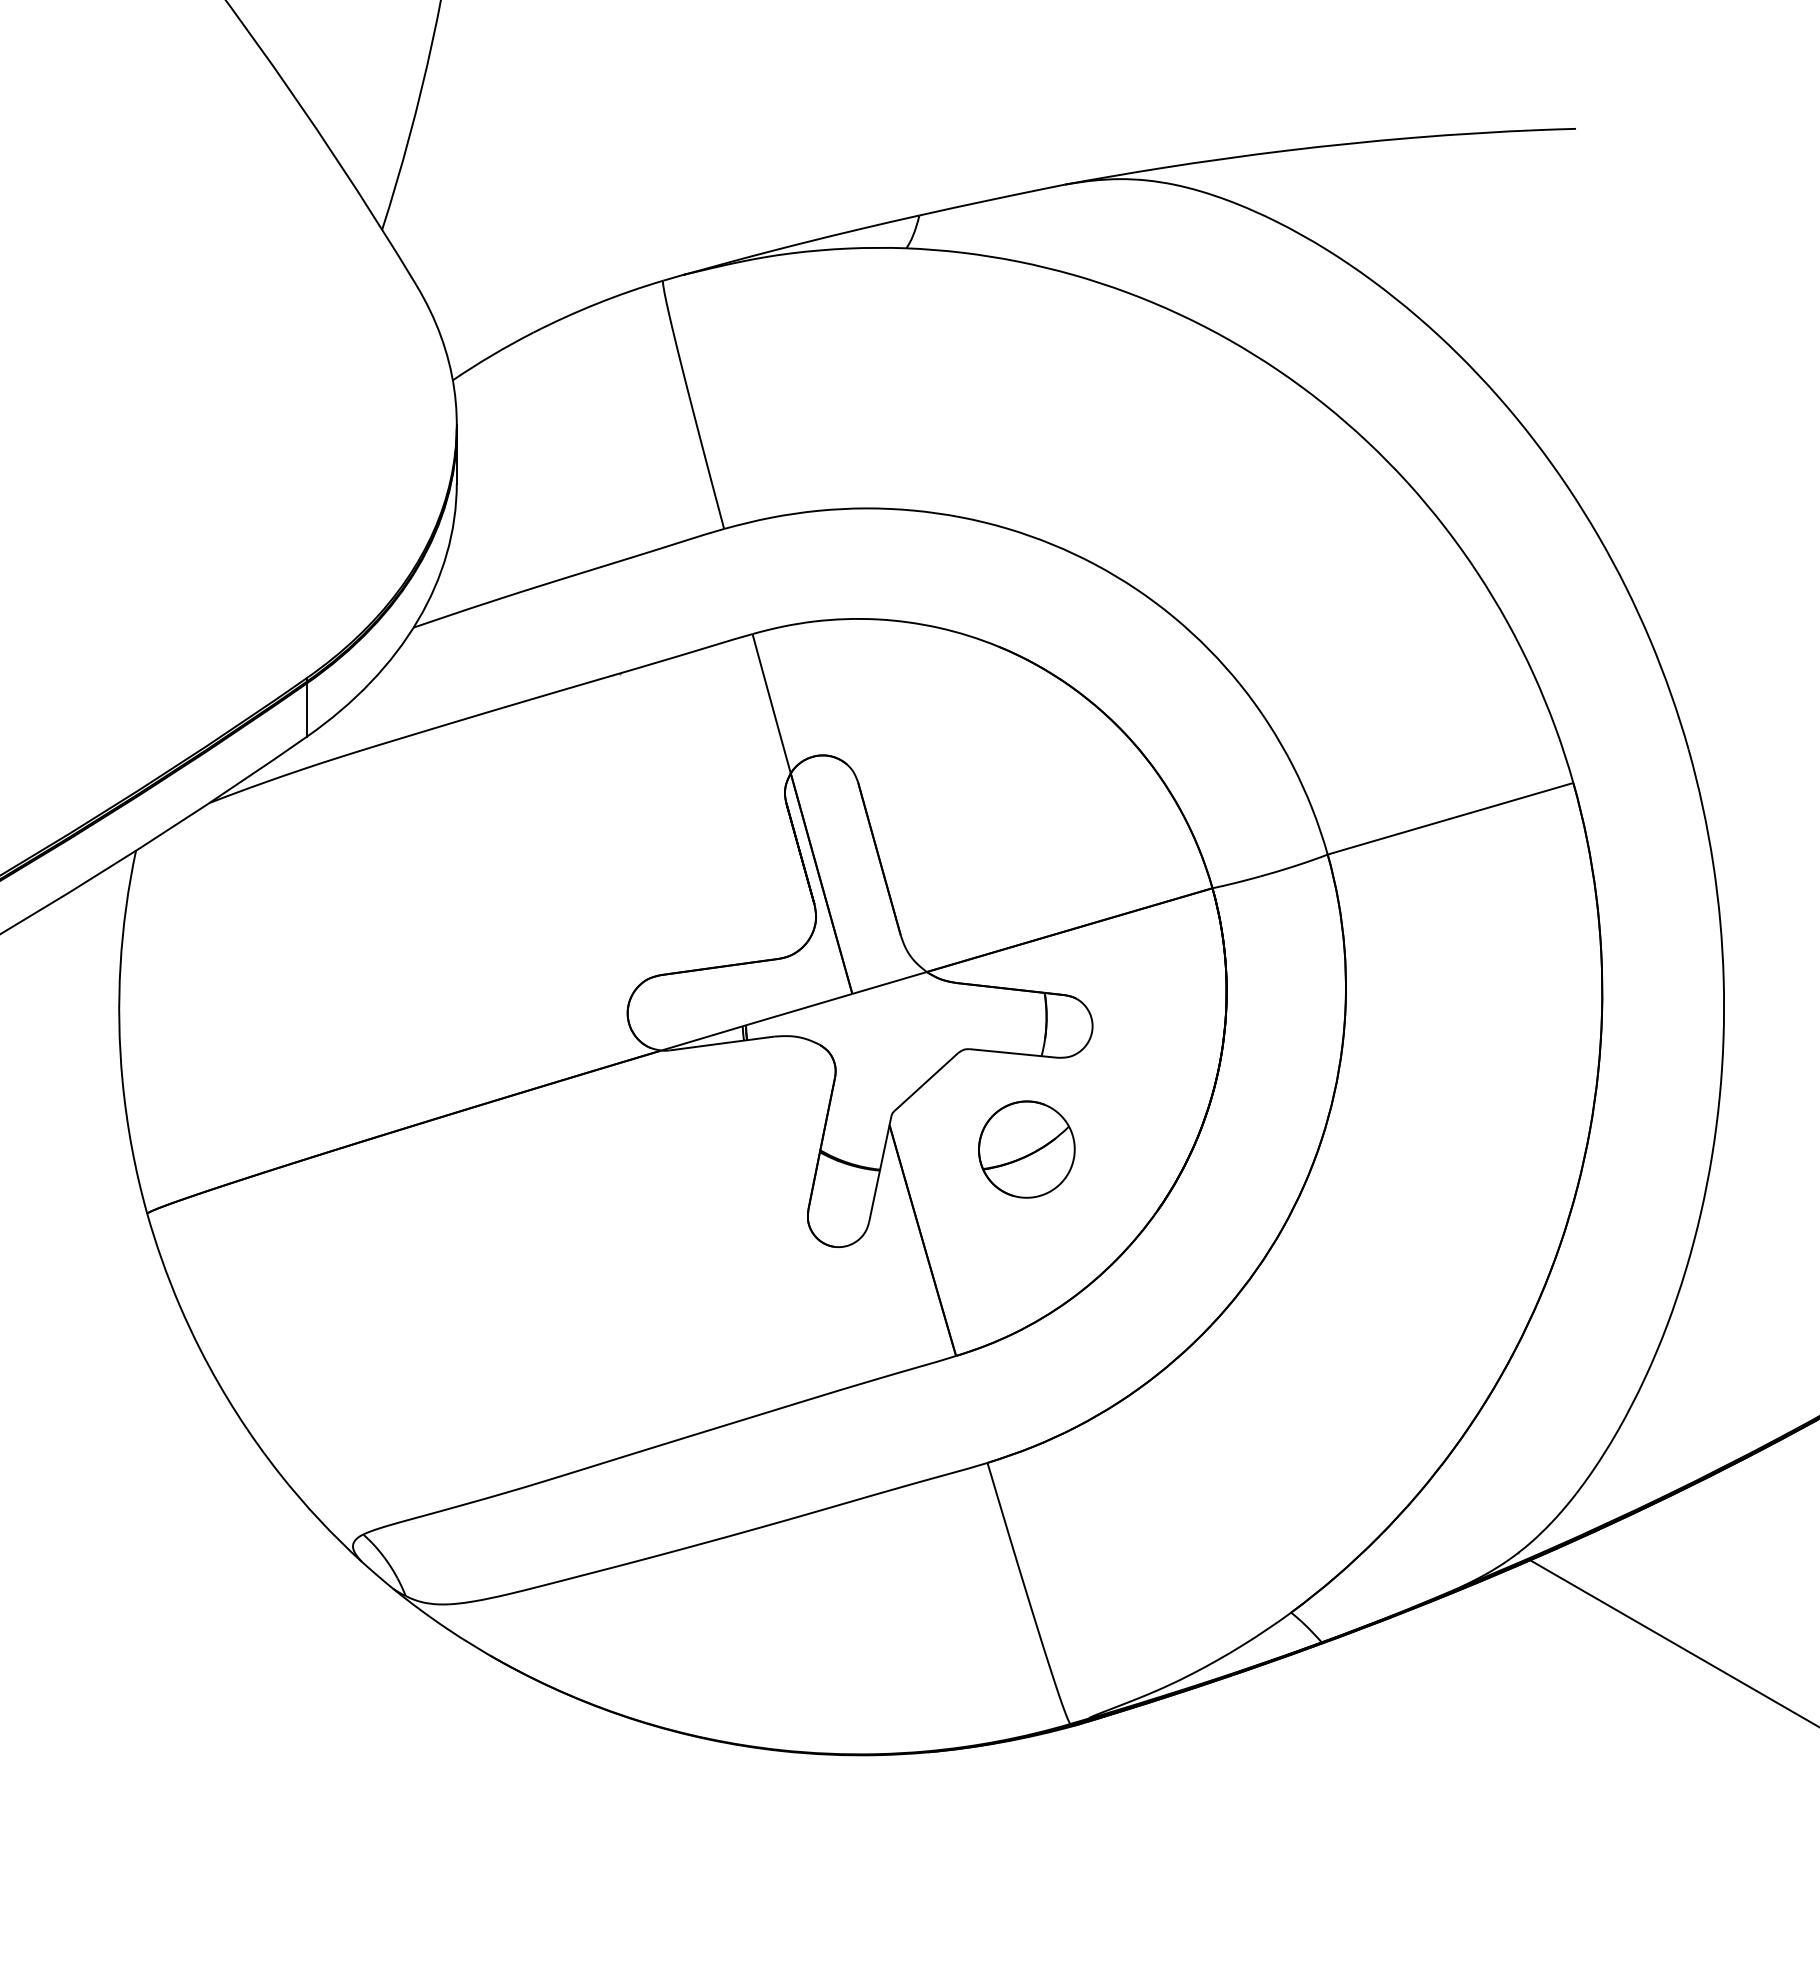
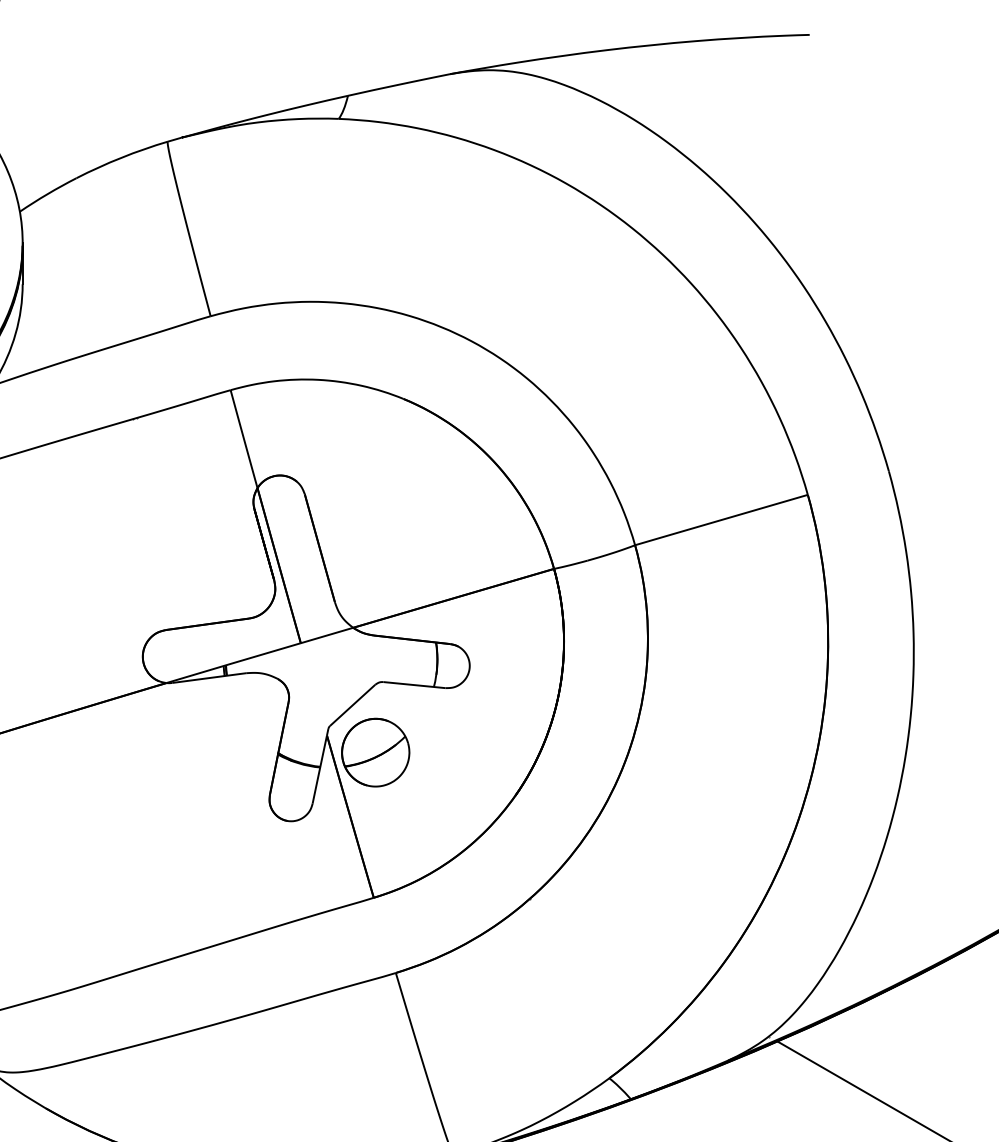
part: (1026, 1149) -> (375, 752), moved

